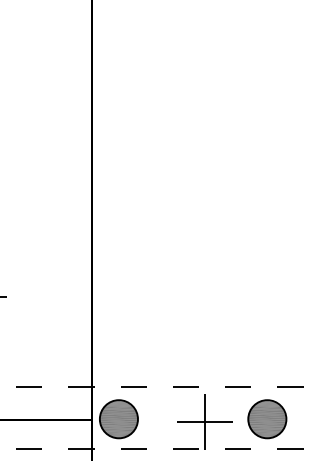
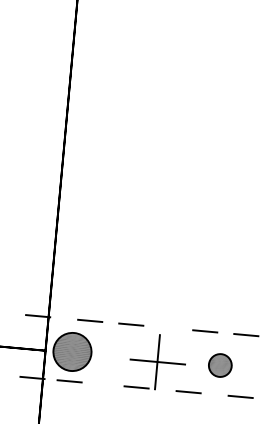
line: (185, 386) -> (130, 324), moved
line: (237, 386) -> (204, 331), moved
part: (267, 419) -> (220, 365), size x0.6
line: (133, 448) -> (69, 381), moved

